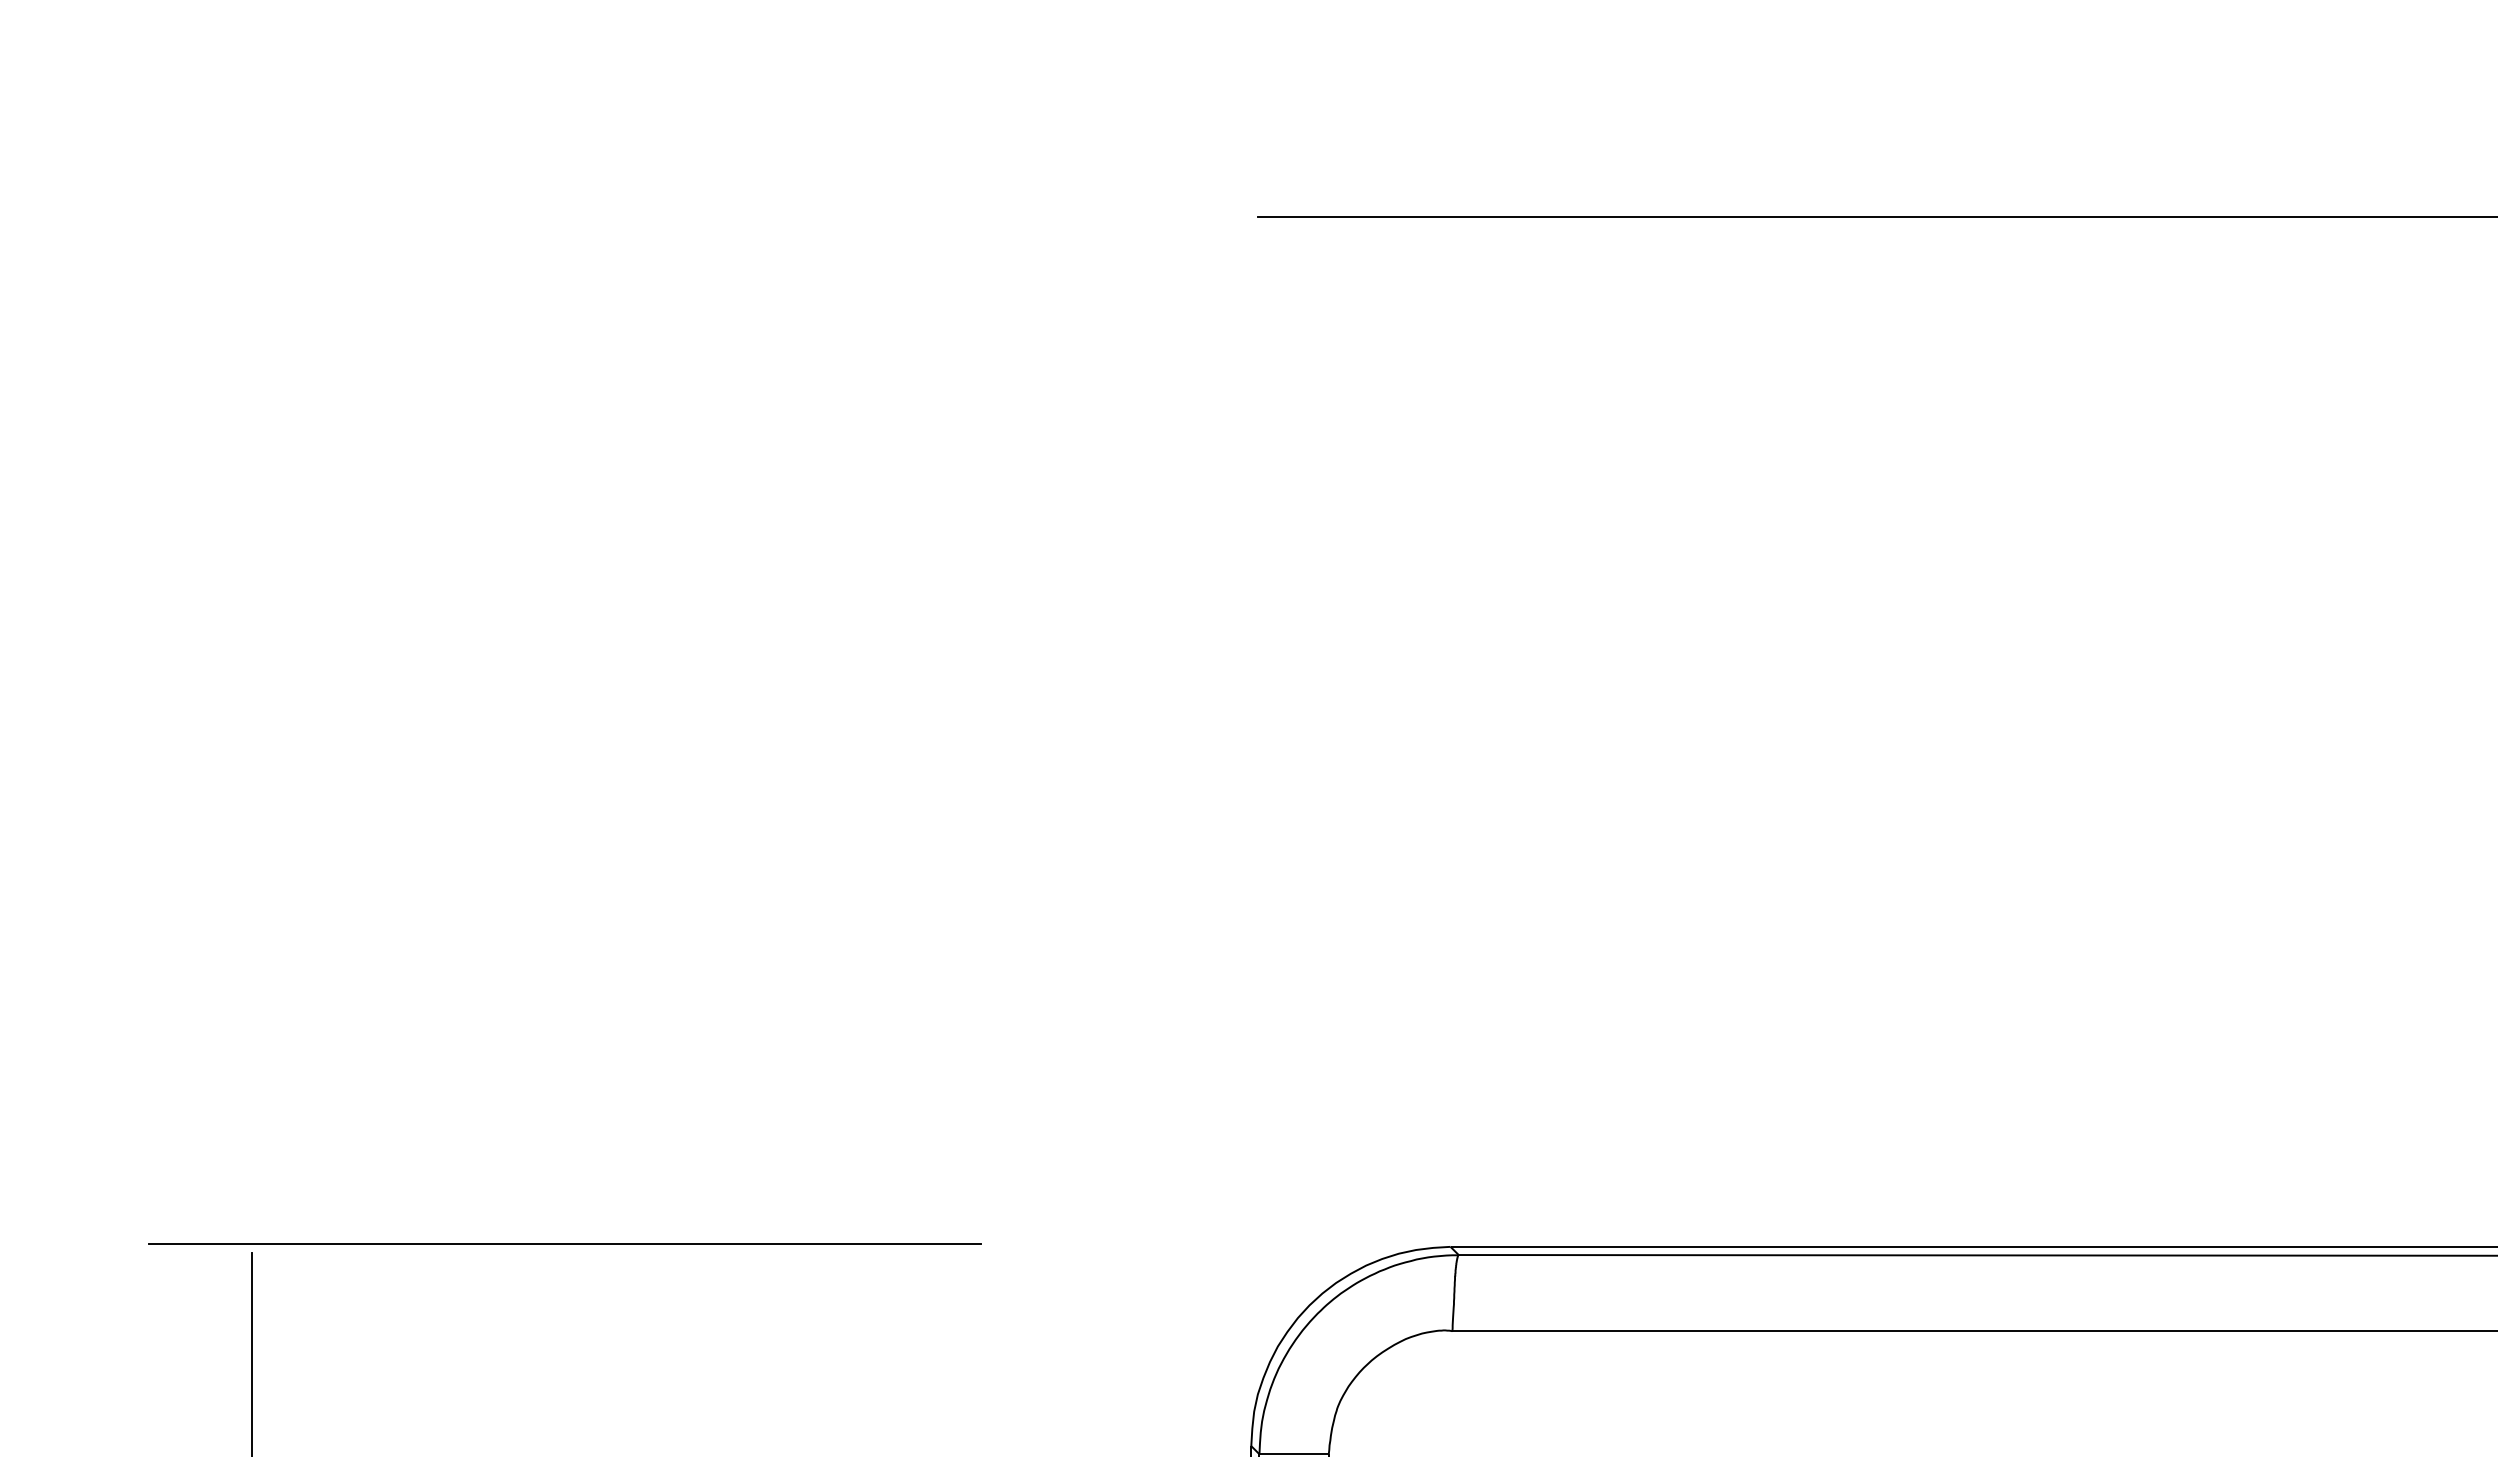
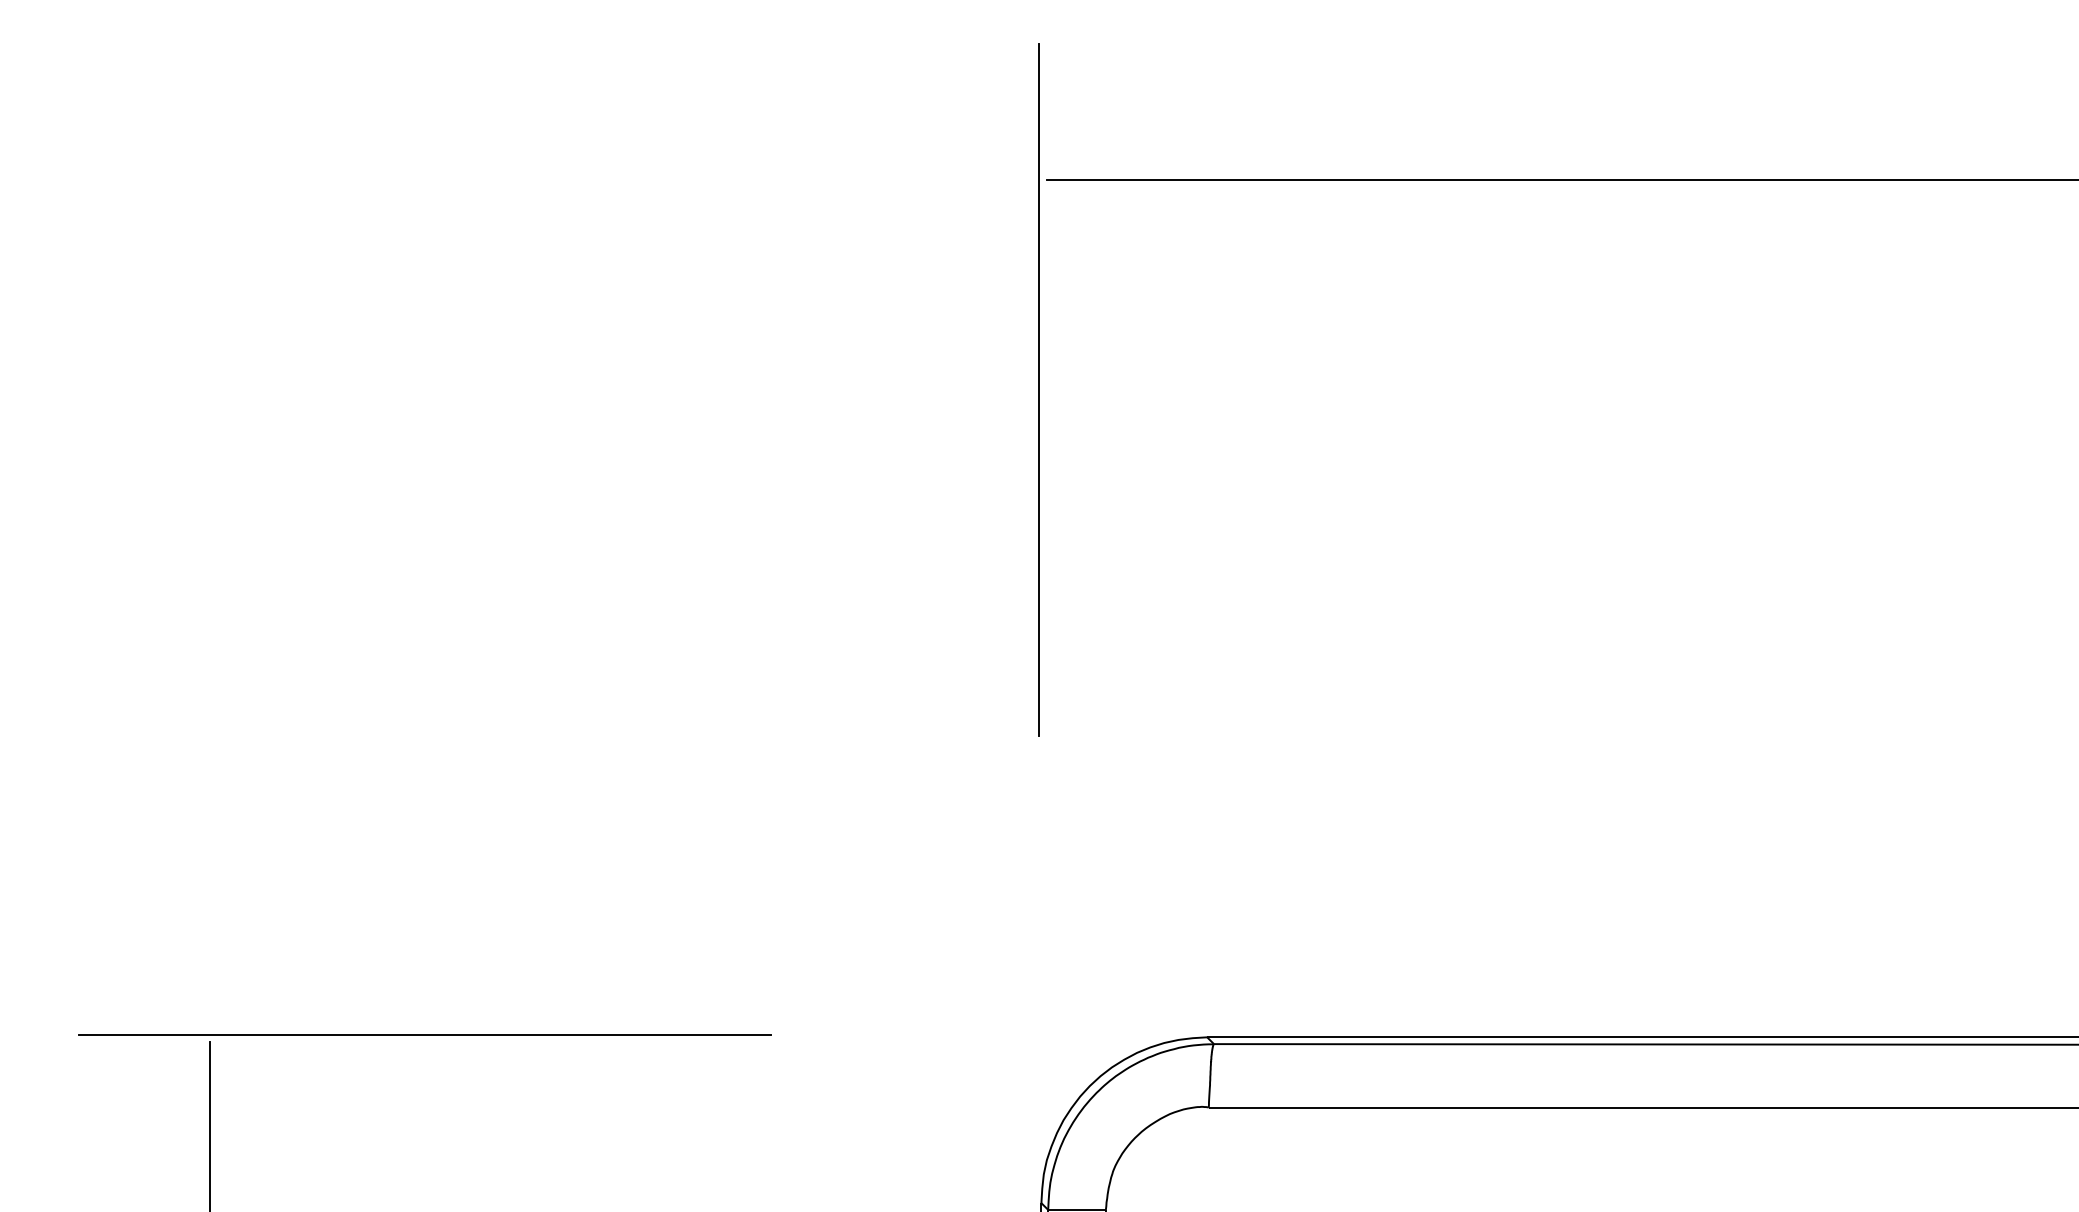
line: (1247, 468) -> (1038, 389), added
line: (564, 1243) -> (424, 1034), moved

